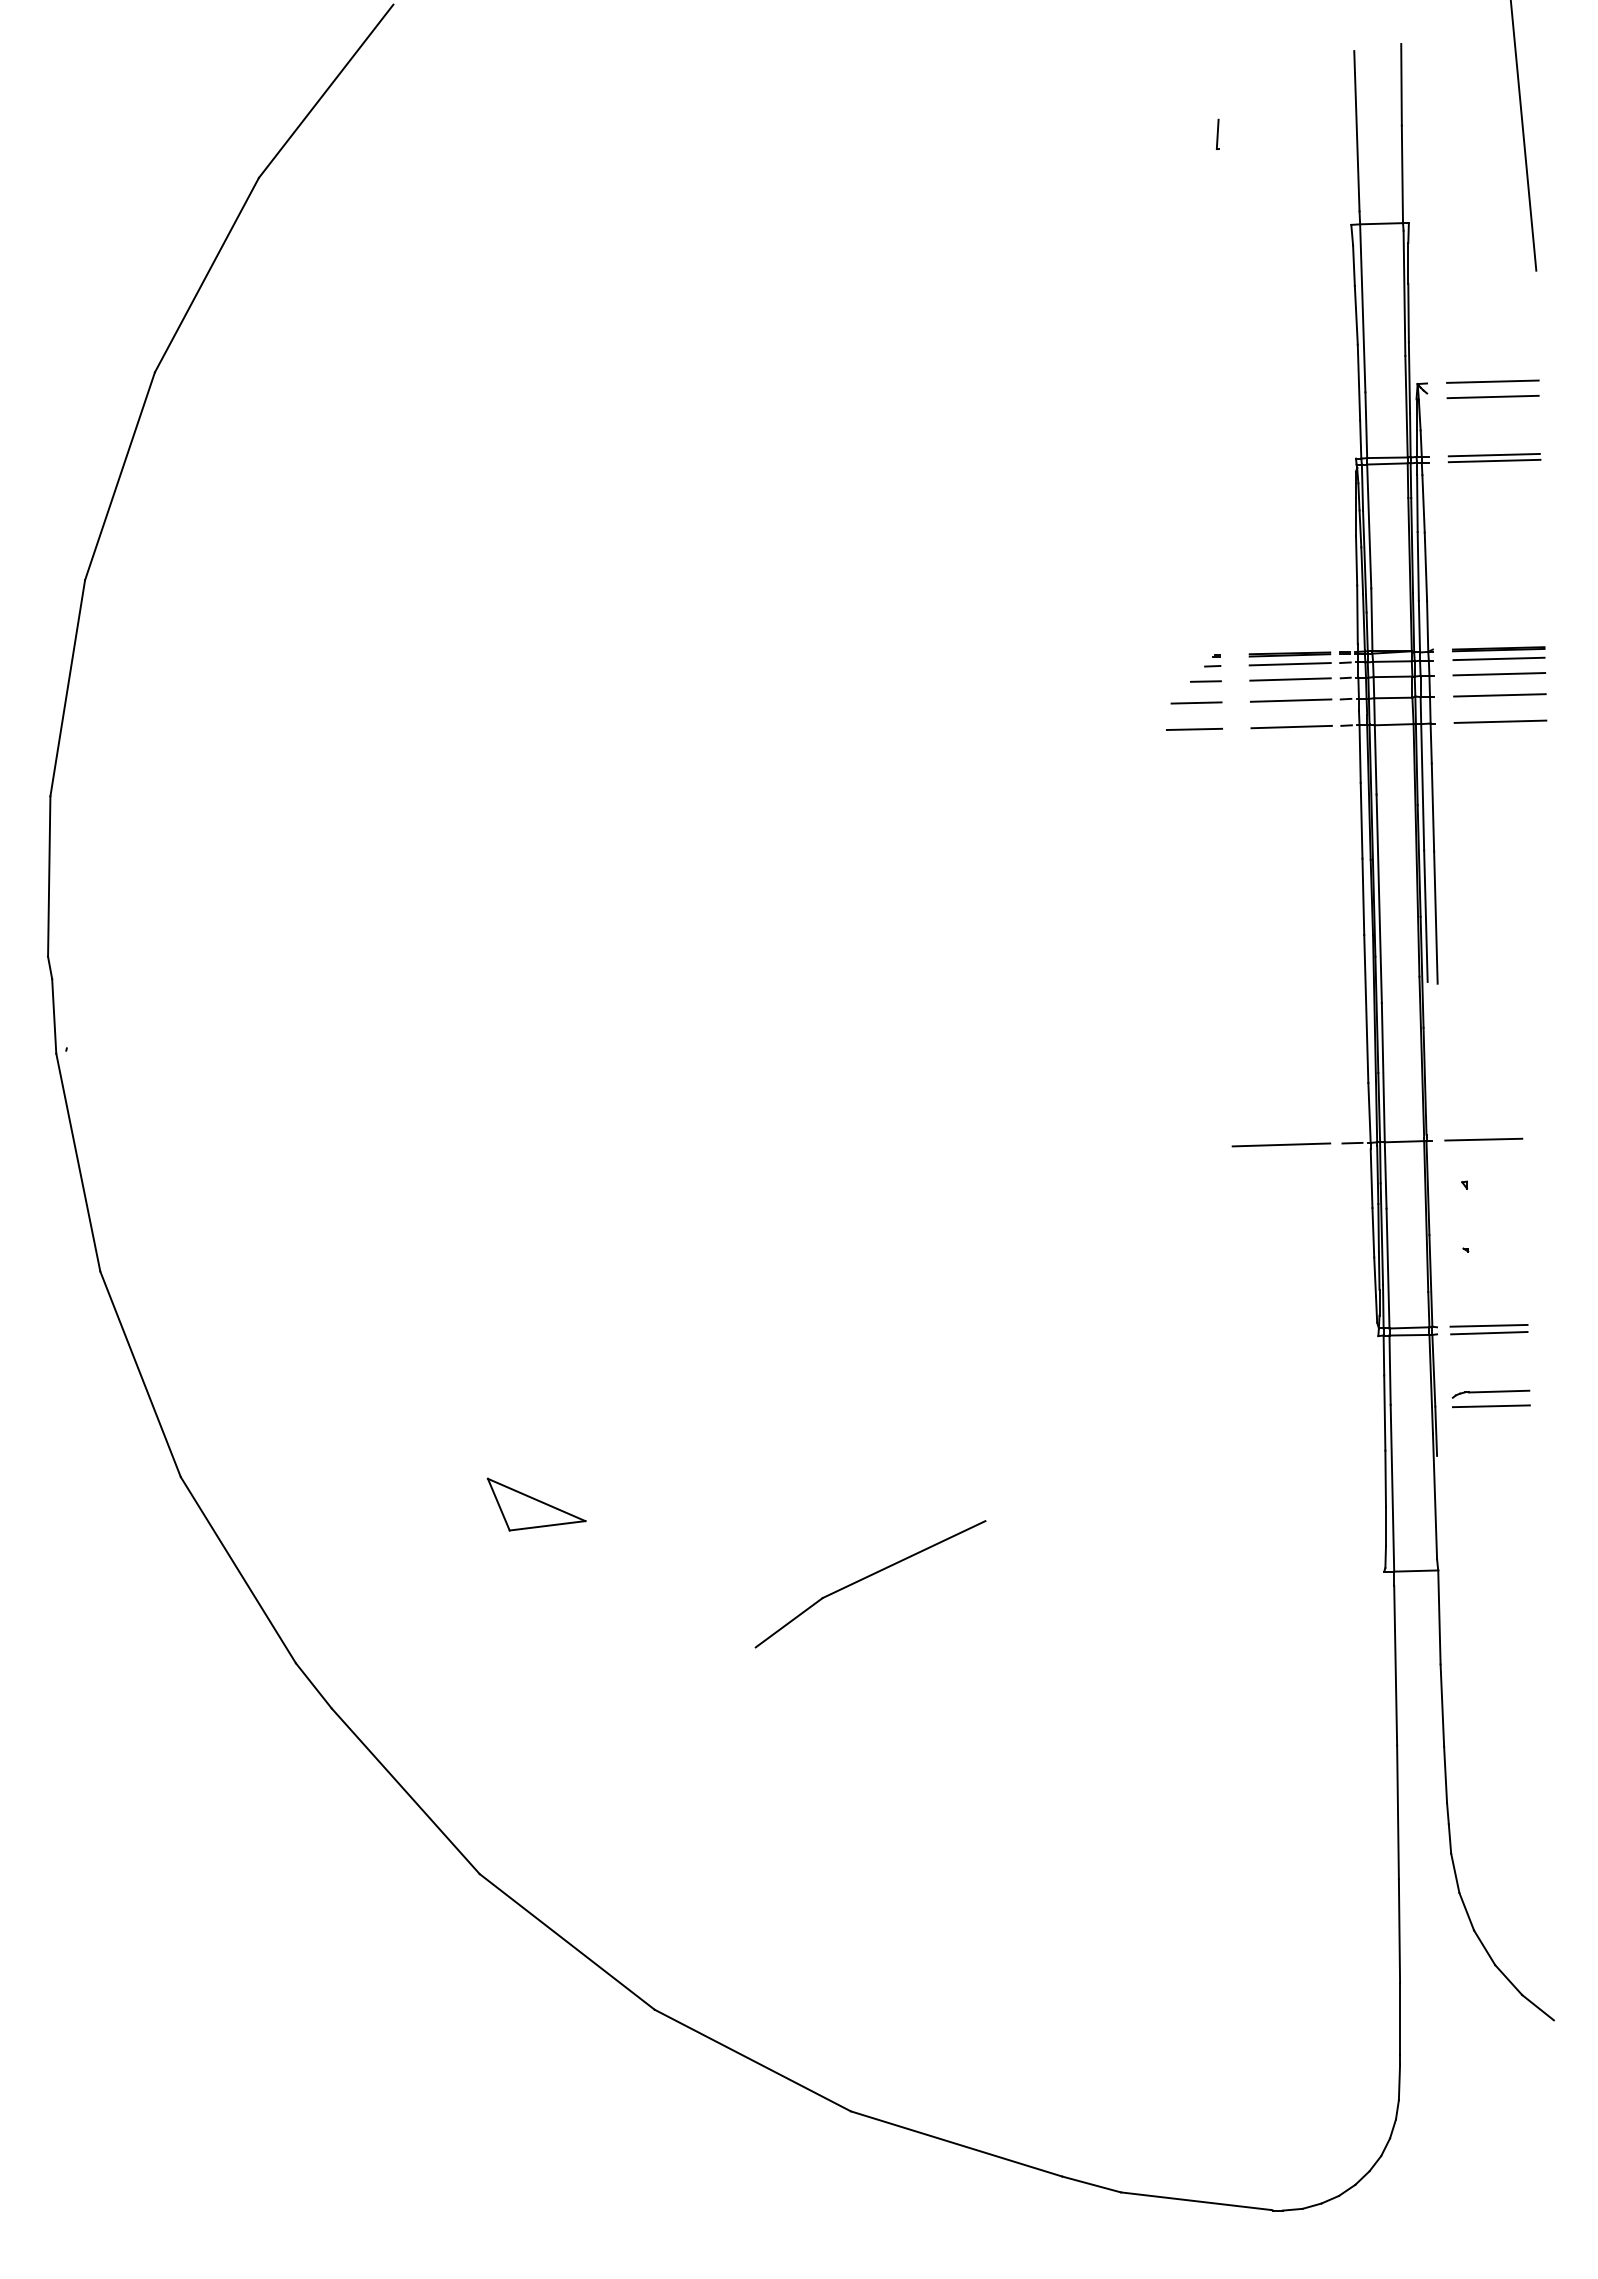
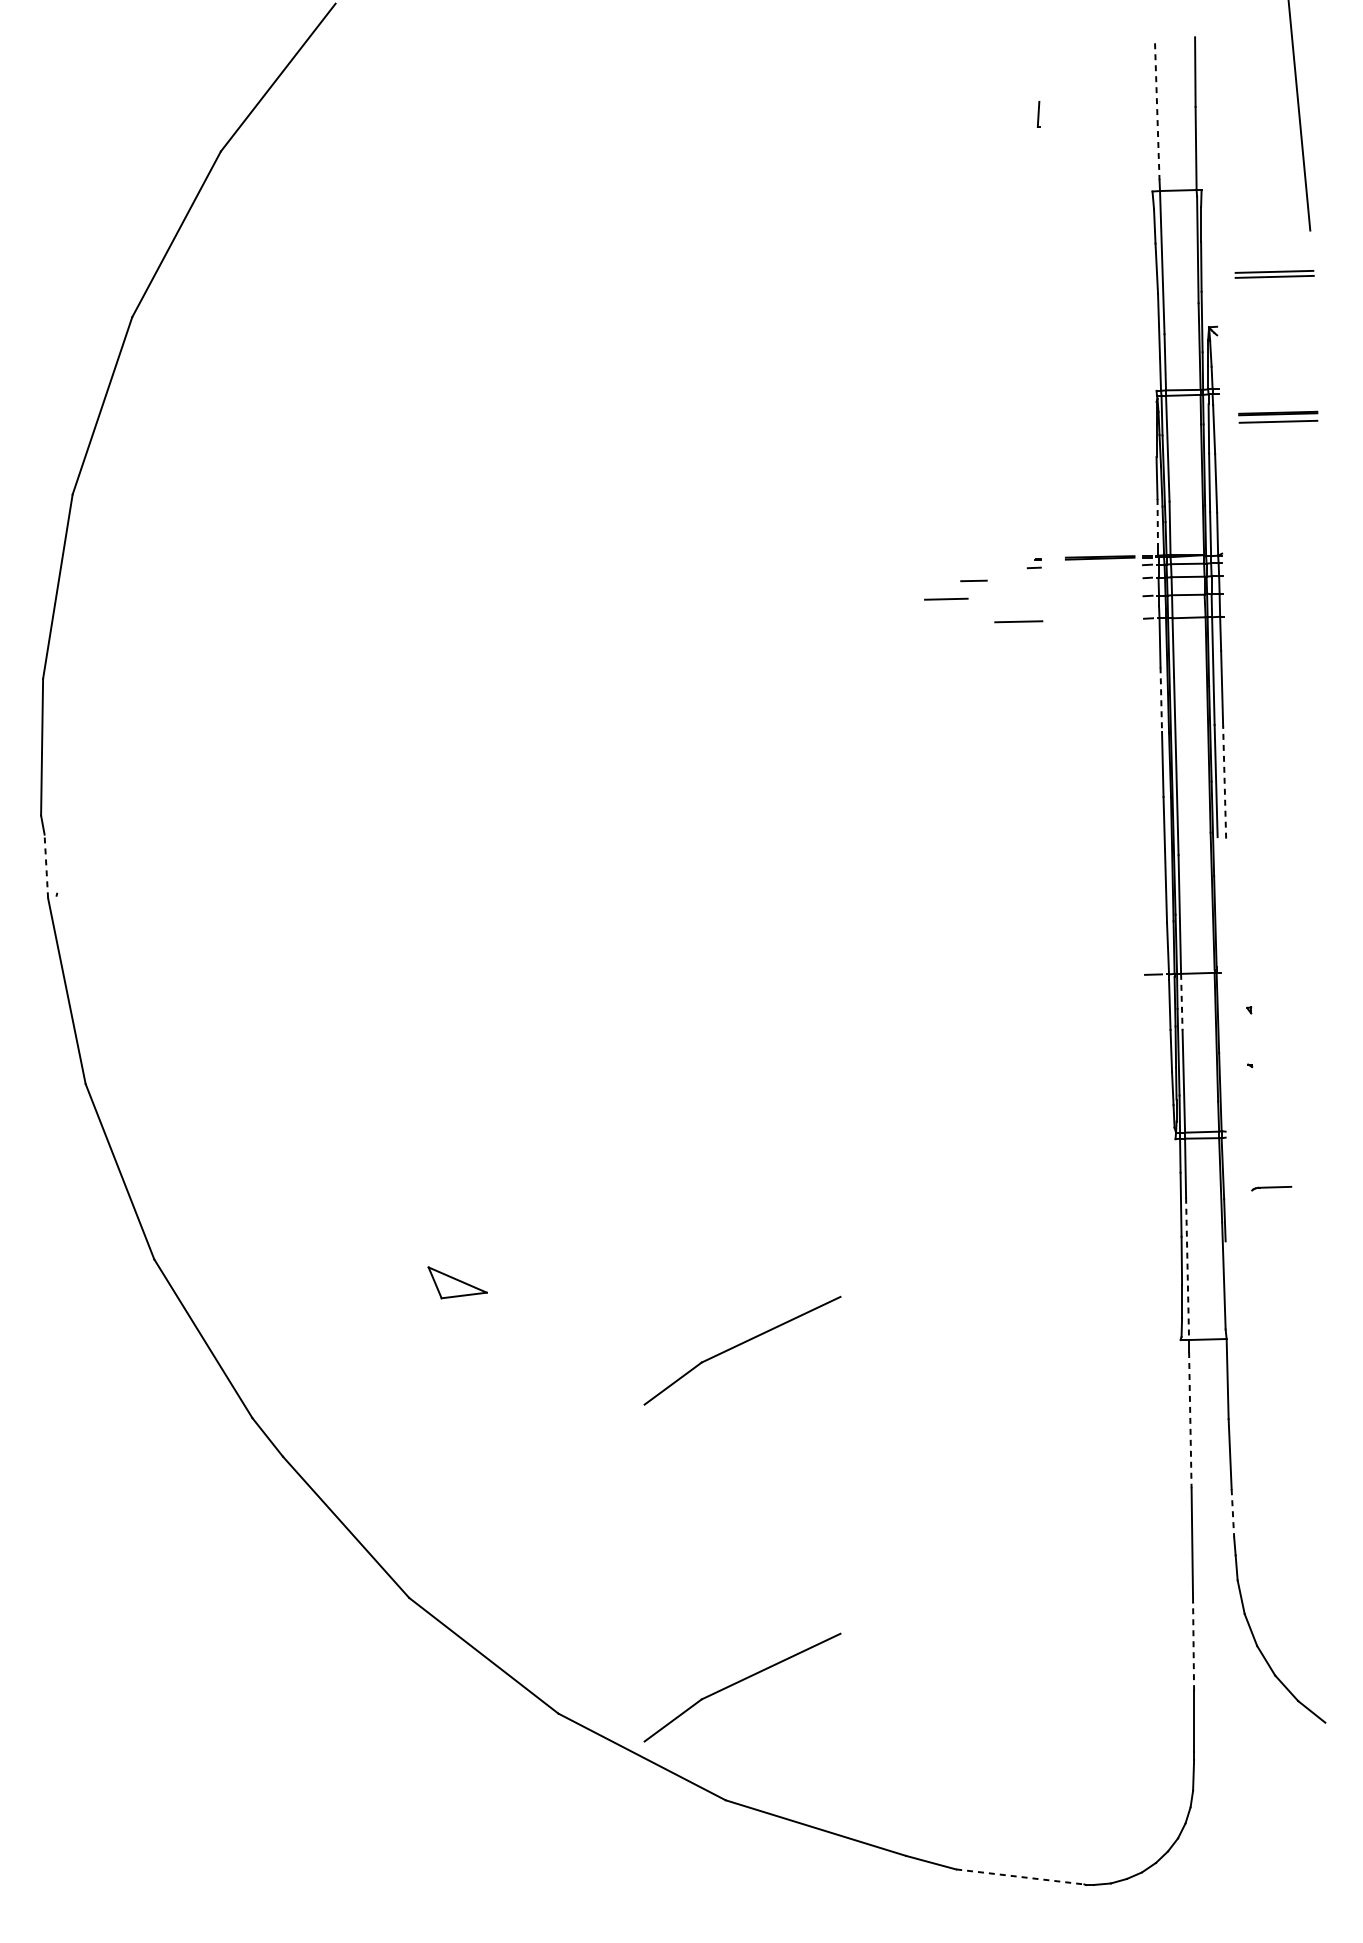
line: (1356, 131) -> (1156, 111), solid -> dashed
line: (1492, 381) -> (1272, 325), removed
line: (1492, 396) -> (1272, 337), removed
part: (1494, 458) -> (1274, 274), moved
line: (1357, 615) -> (1157, 524), solid -> dashed
part: (1498, 653) -> (1278, 417), moved
line: (1289, 664) -> (1099, 566), removed
line: (1499, 674) -> (1278, 574), removed
line: (1290, 679) -> (1100, 579), removed
line: (1205, 681) -> (973, 580), moved
line: (1499, 695) -> (1278, 592), removed
line: (1290, 700) -> (1100, 597), removed
line: (1196, 702) -> (946, 598), moved
line: (1500, 721) -> (1279, 615), removed
line: (1291, 726) -> (1101, 619), removed
line: (1361, 820) -> (1161, 699), solid -> dashed
line: (1435, 917) -> (1224, 782), solid -> dashed
line: (54, 1015) -> (46, 865), solid -> dashed
line: (1483, 1139) -> (1265, 971), removed
line: (1281, 1144) -> (1092, 975), removed
line: (1385, 1175) -> (1181, 1002), solid -> dashed
line: (1488, 1325) -> (1269, 1130), removed
line: (1489, 1333) -> (1270, 1136), removed
part: (1490, 1393) -> (1271, 1188), size x0.6
line: (1490, 1406) -> (1271, 1199), removed
line: (1392, 1488) -> (1187, 1269), solid -> dashed
part: (536, 1504) -> (457, 1282), size x0.7
line: (1395, 1665) -> (1190, 1420), solid -> dashed
line: (1445, 1775) -> (1232, 1513), solid -> dashed
line: (1399, 1931) -> (1193, 1646), solid -> dashed
part: (866, 1973) -> (739, 1682), added
line: (1196, 2201) -> (1020, 1877), solid -> dashed

